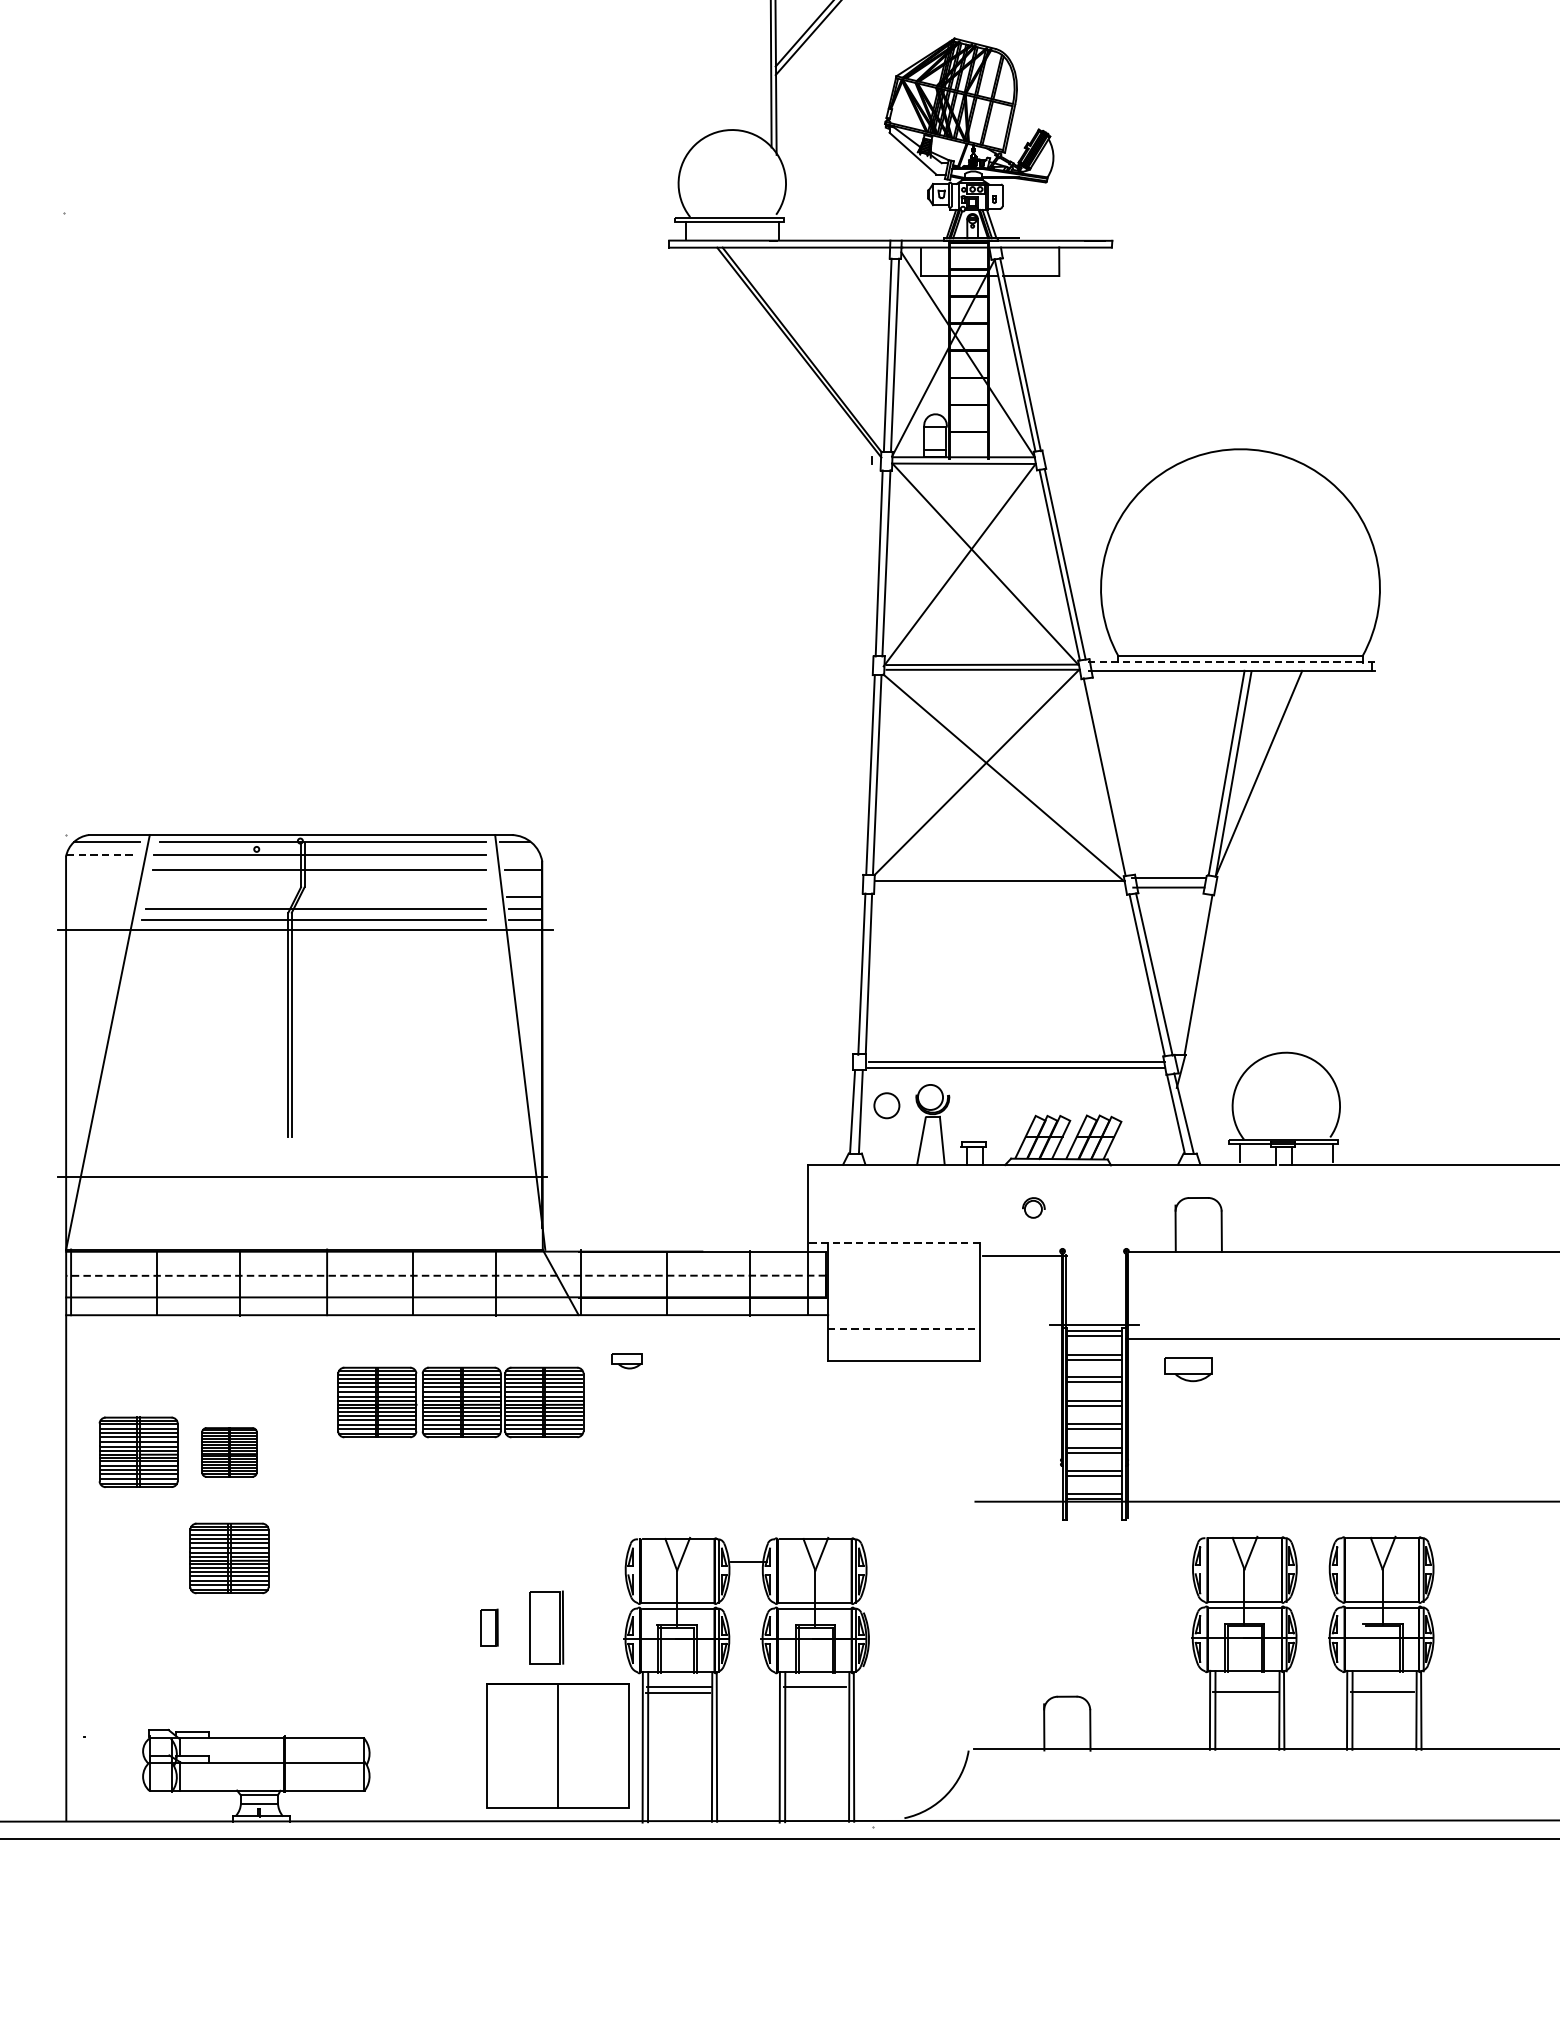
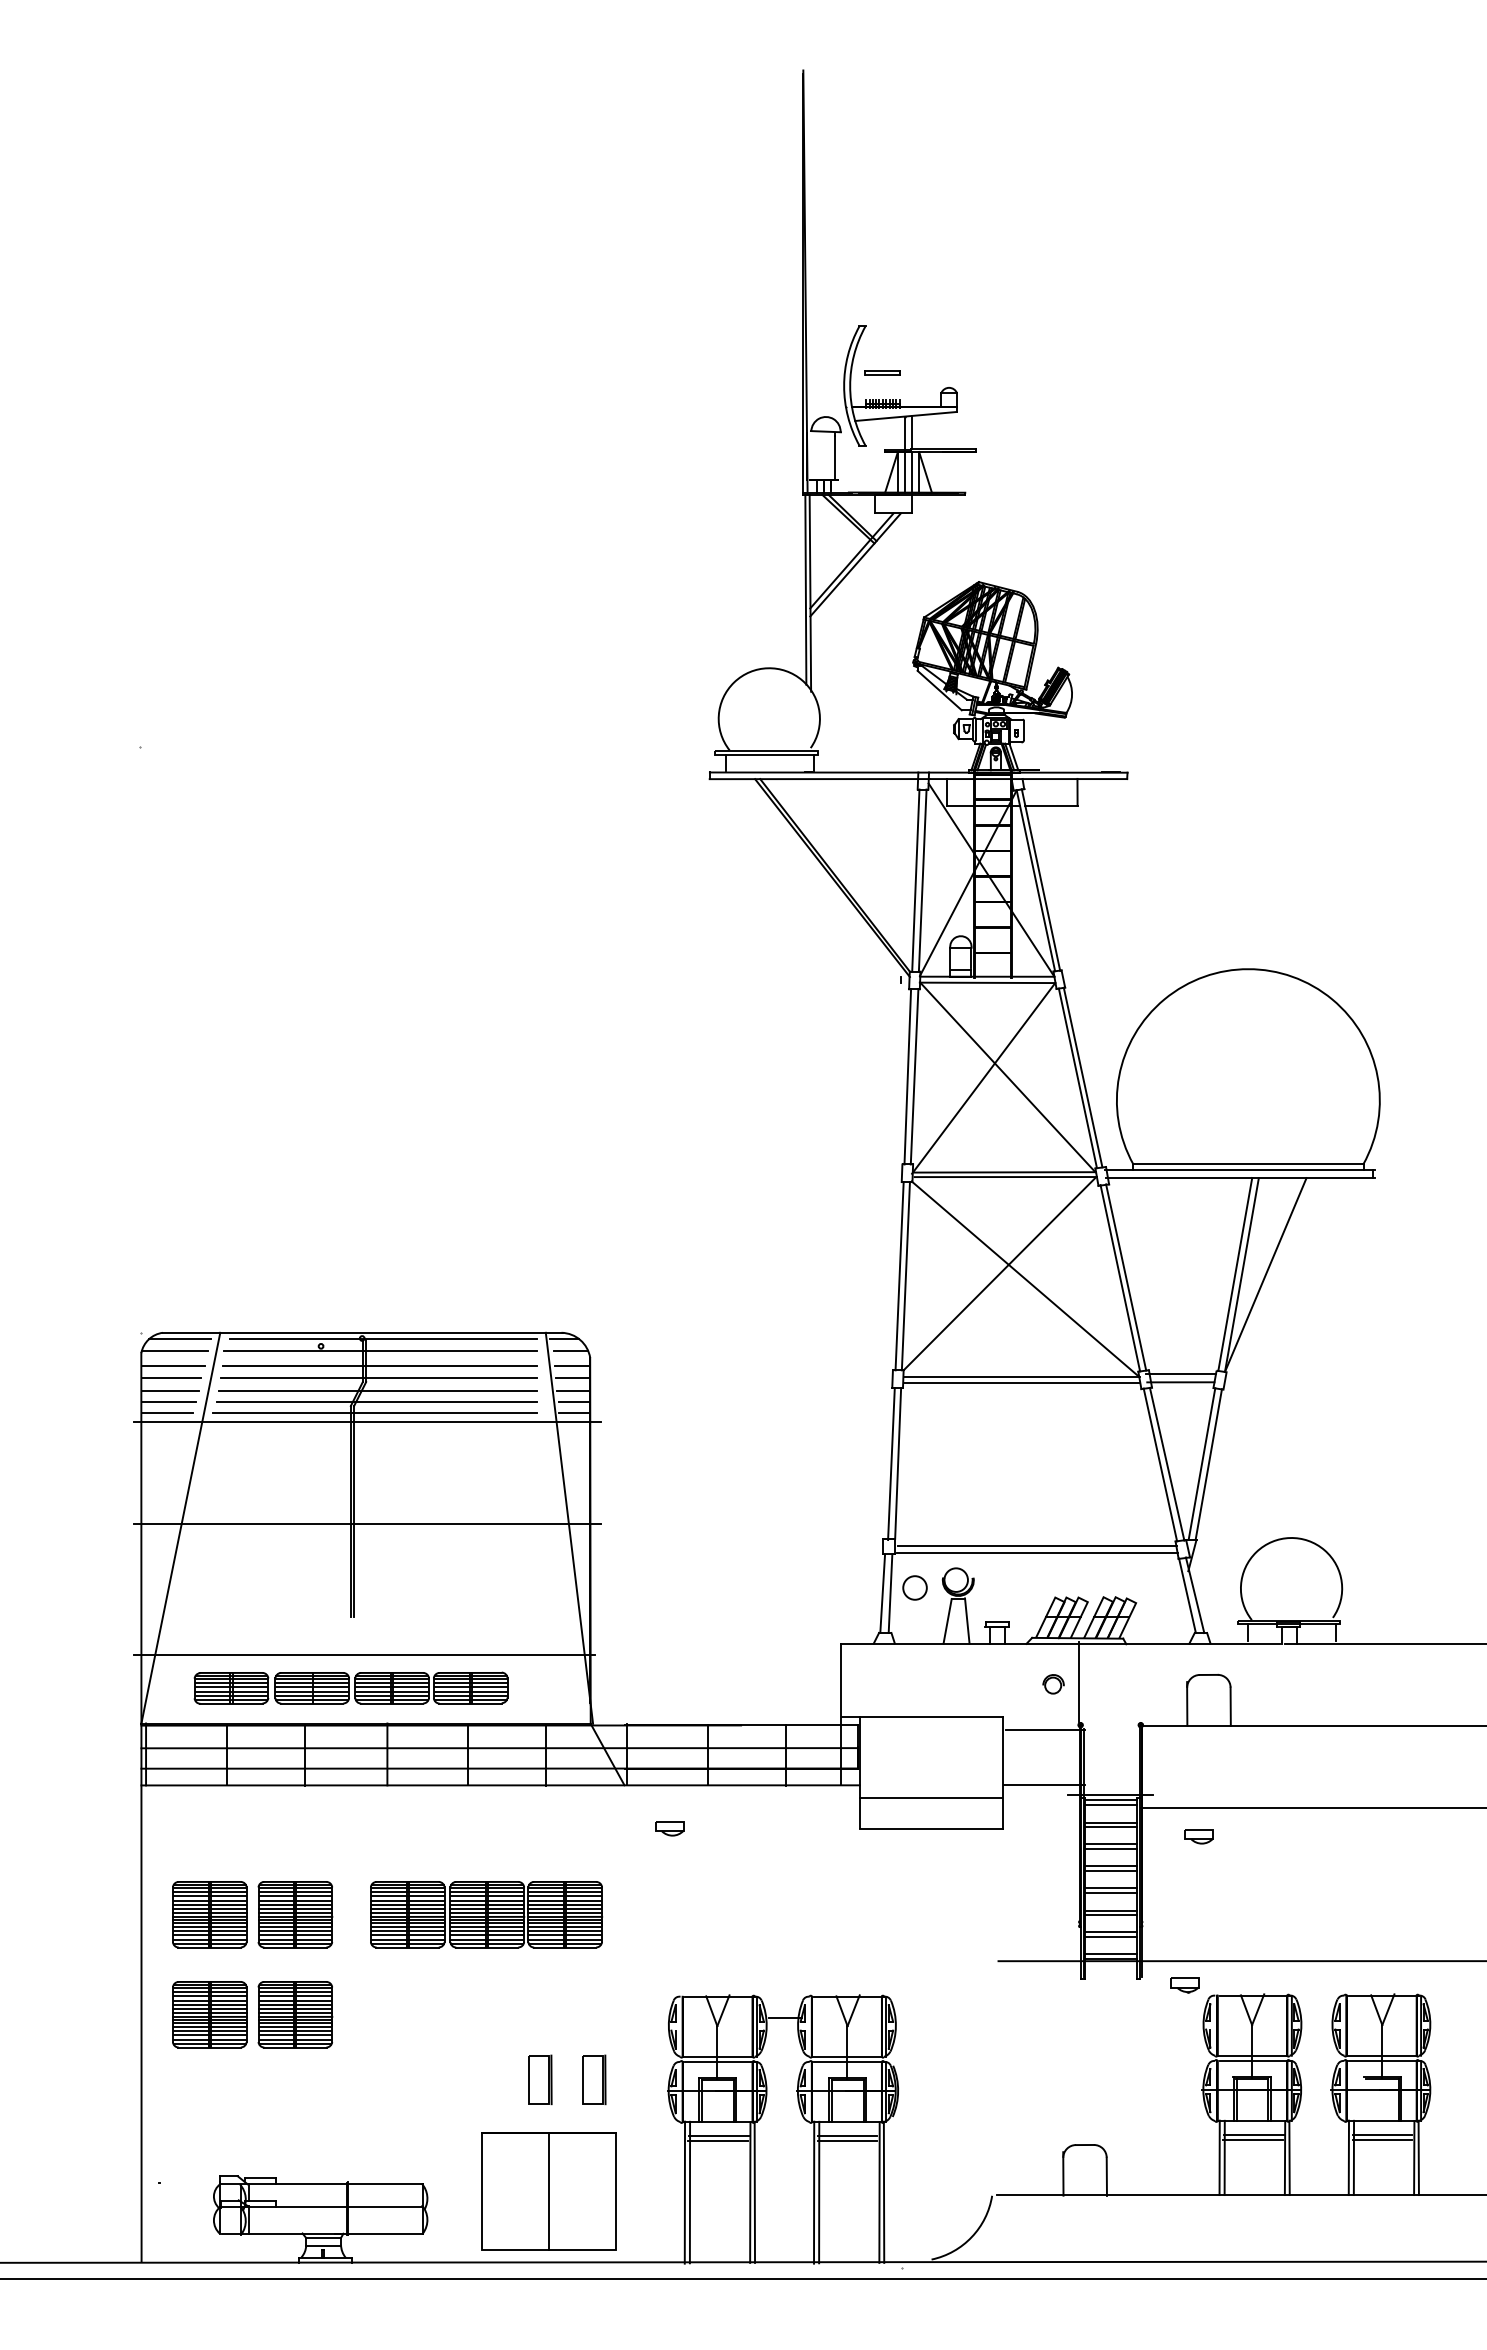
line: (1232, 662) -> (1240, 1170), dashed -> solid
line: (1111, 776) -> (1126, 1277), added
line: (102, 854) -> (175, 1351), dashed -> solid
line: (522, 854) -> (571, 1351), added
line: (99, 869) -> (172, 1365), added
line: (97, 882) -> (170, 1377), added
line: (317, 882) -> (378, 1377), added
line: (523, 882) -> (572, 1377), added
line: (999, 888) -> (1021, 1383), added
line: (95, 897) -> (169, 1391), added
line: (316, 897) -> (377, 1391), added
line: (94, 908) -> (168, 1402), added
line: (92, 920) -> (166, 1413), added
line: (1190, 973) -> (1201, 1463), added
line: (306, 1037) -> (367, 1523), added
line: (1061, 1206) -> (1079, 1682), added
part: (287, 1211) -> (350, 1687), added
line: (894, 1242) -> (922, 1716), dashed -> solid
line: (446, 1276) -> (499, 1748), dashed -> solid
line: (1024, 1315) -> (1044, 1785), added
line: (904, 1329) -> (931, 1798), dashed -> solid
part: (1187, 1369) -> (1198, 1836), size x0.62
part: (460, 1402) -> (486, 1914), moved
part: (229, 1452) -> (295, 1914), size x1.43
part: (1172, 1527) -> (1184, 1985), added
part: (138, 1558) -> (209, 2014), added
part: (489, 1627) -> (540, 2079), size x1.43
part: (546, 1627) -> (594, 2079), size x0.71
line: (1245, 1686) -> (1253, 2135), added
line: (1382, 1686) -> (1382, 2135), added
line: (815, 1692) -> (847, 2141), added
part: (557, 1746) -> (548, 2191), moved

